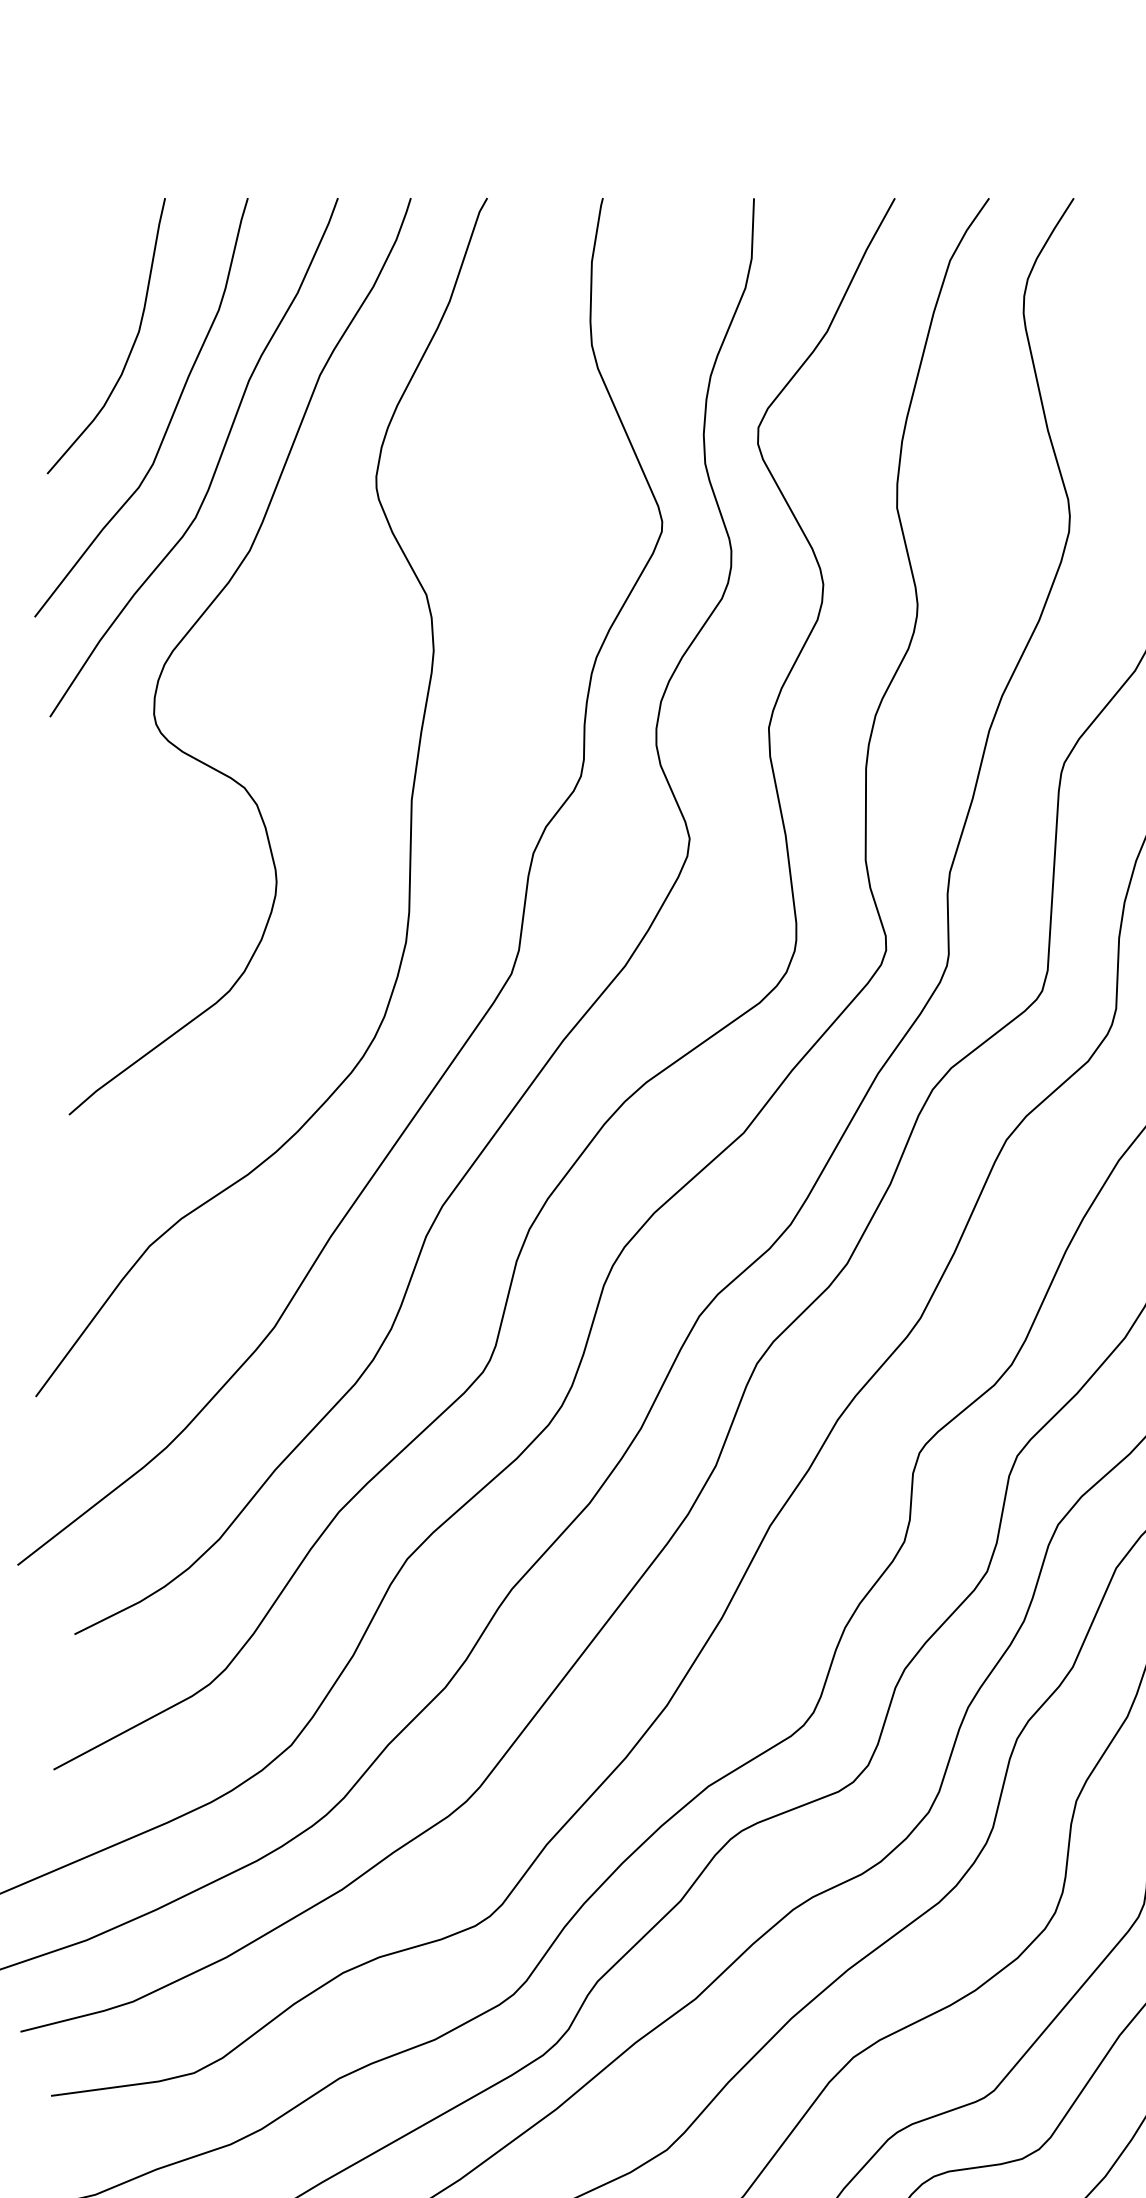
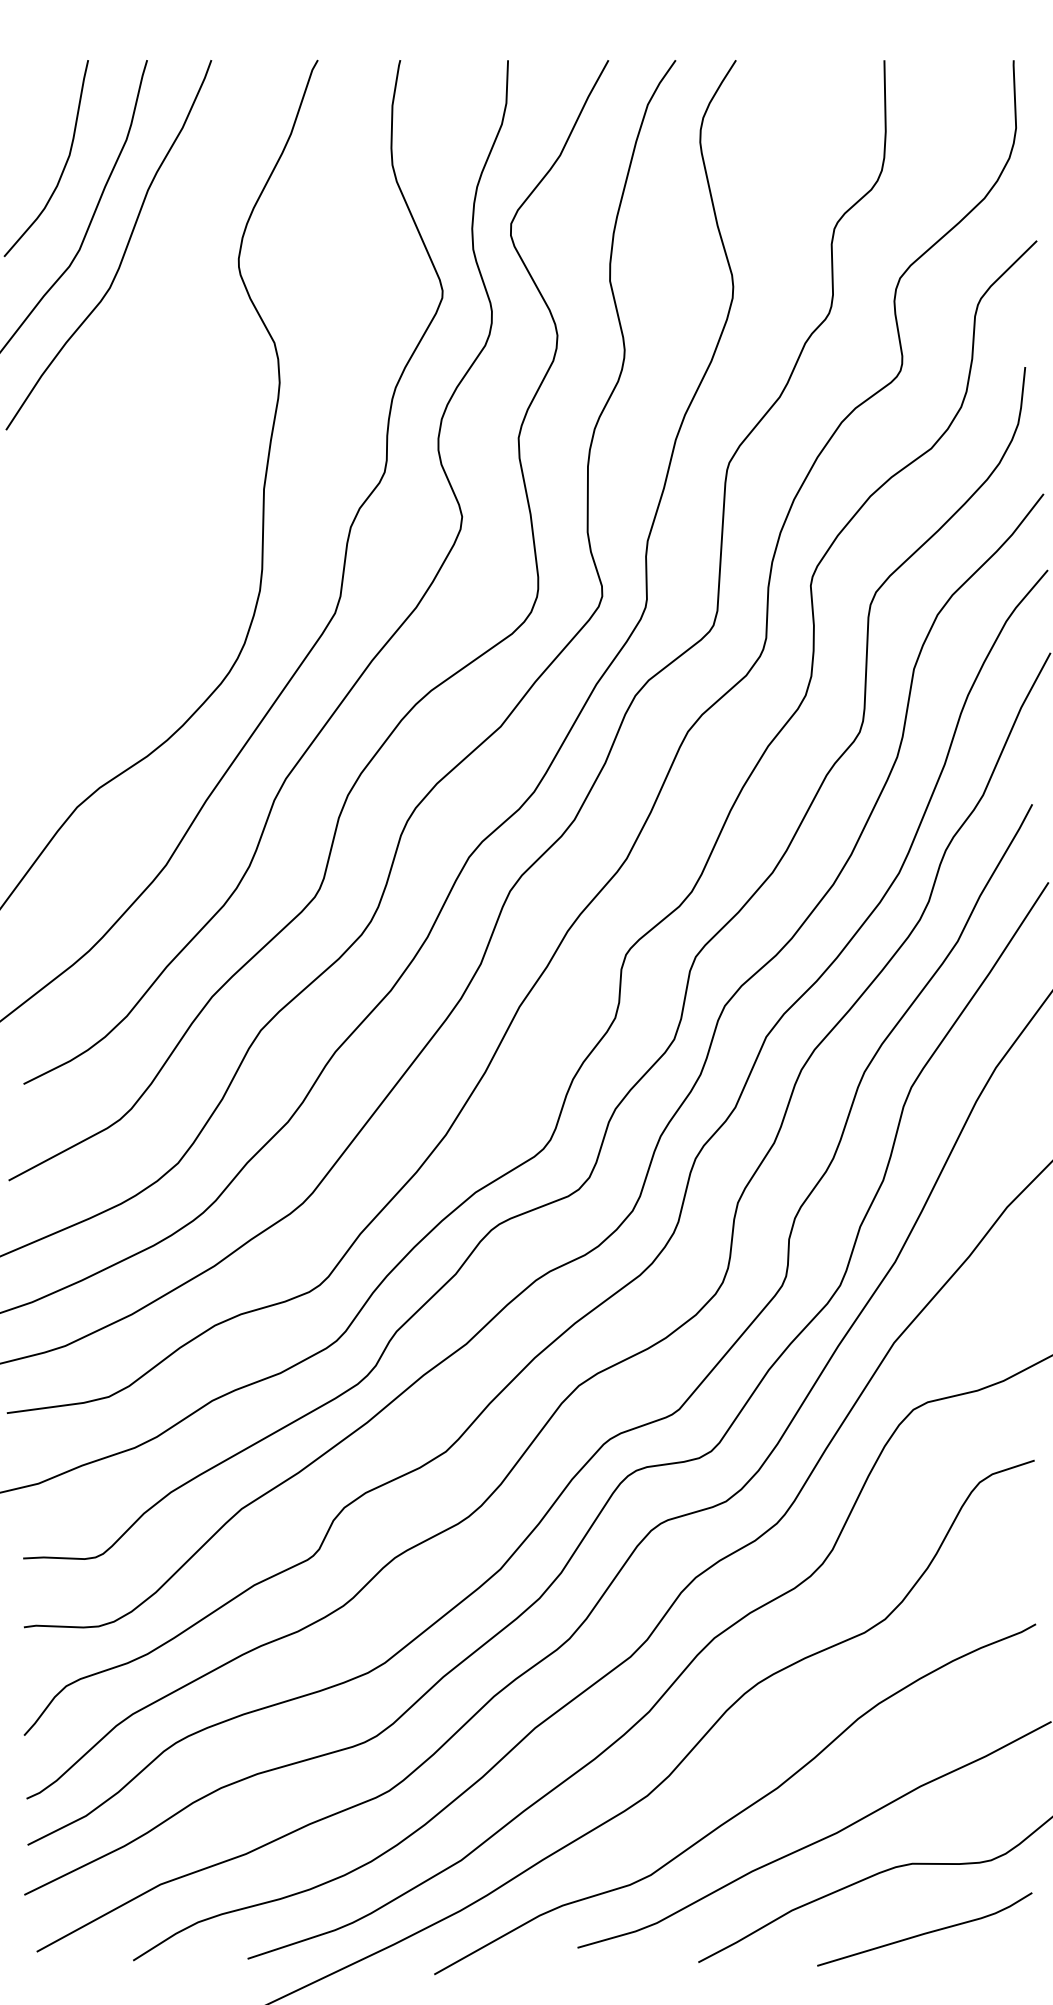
curve: (196, 625) -> (110, 364), removed

